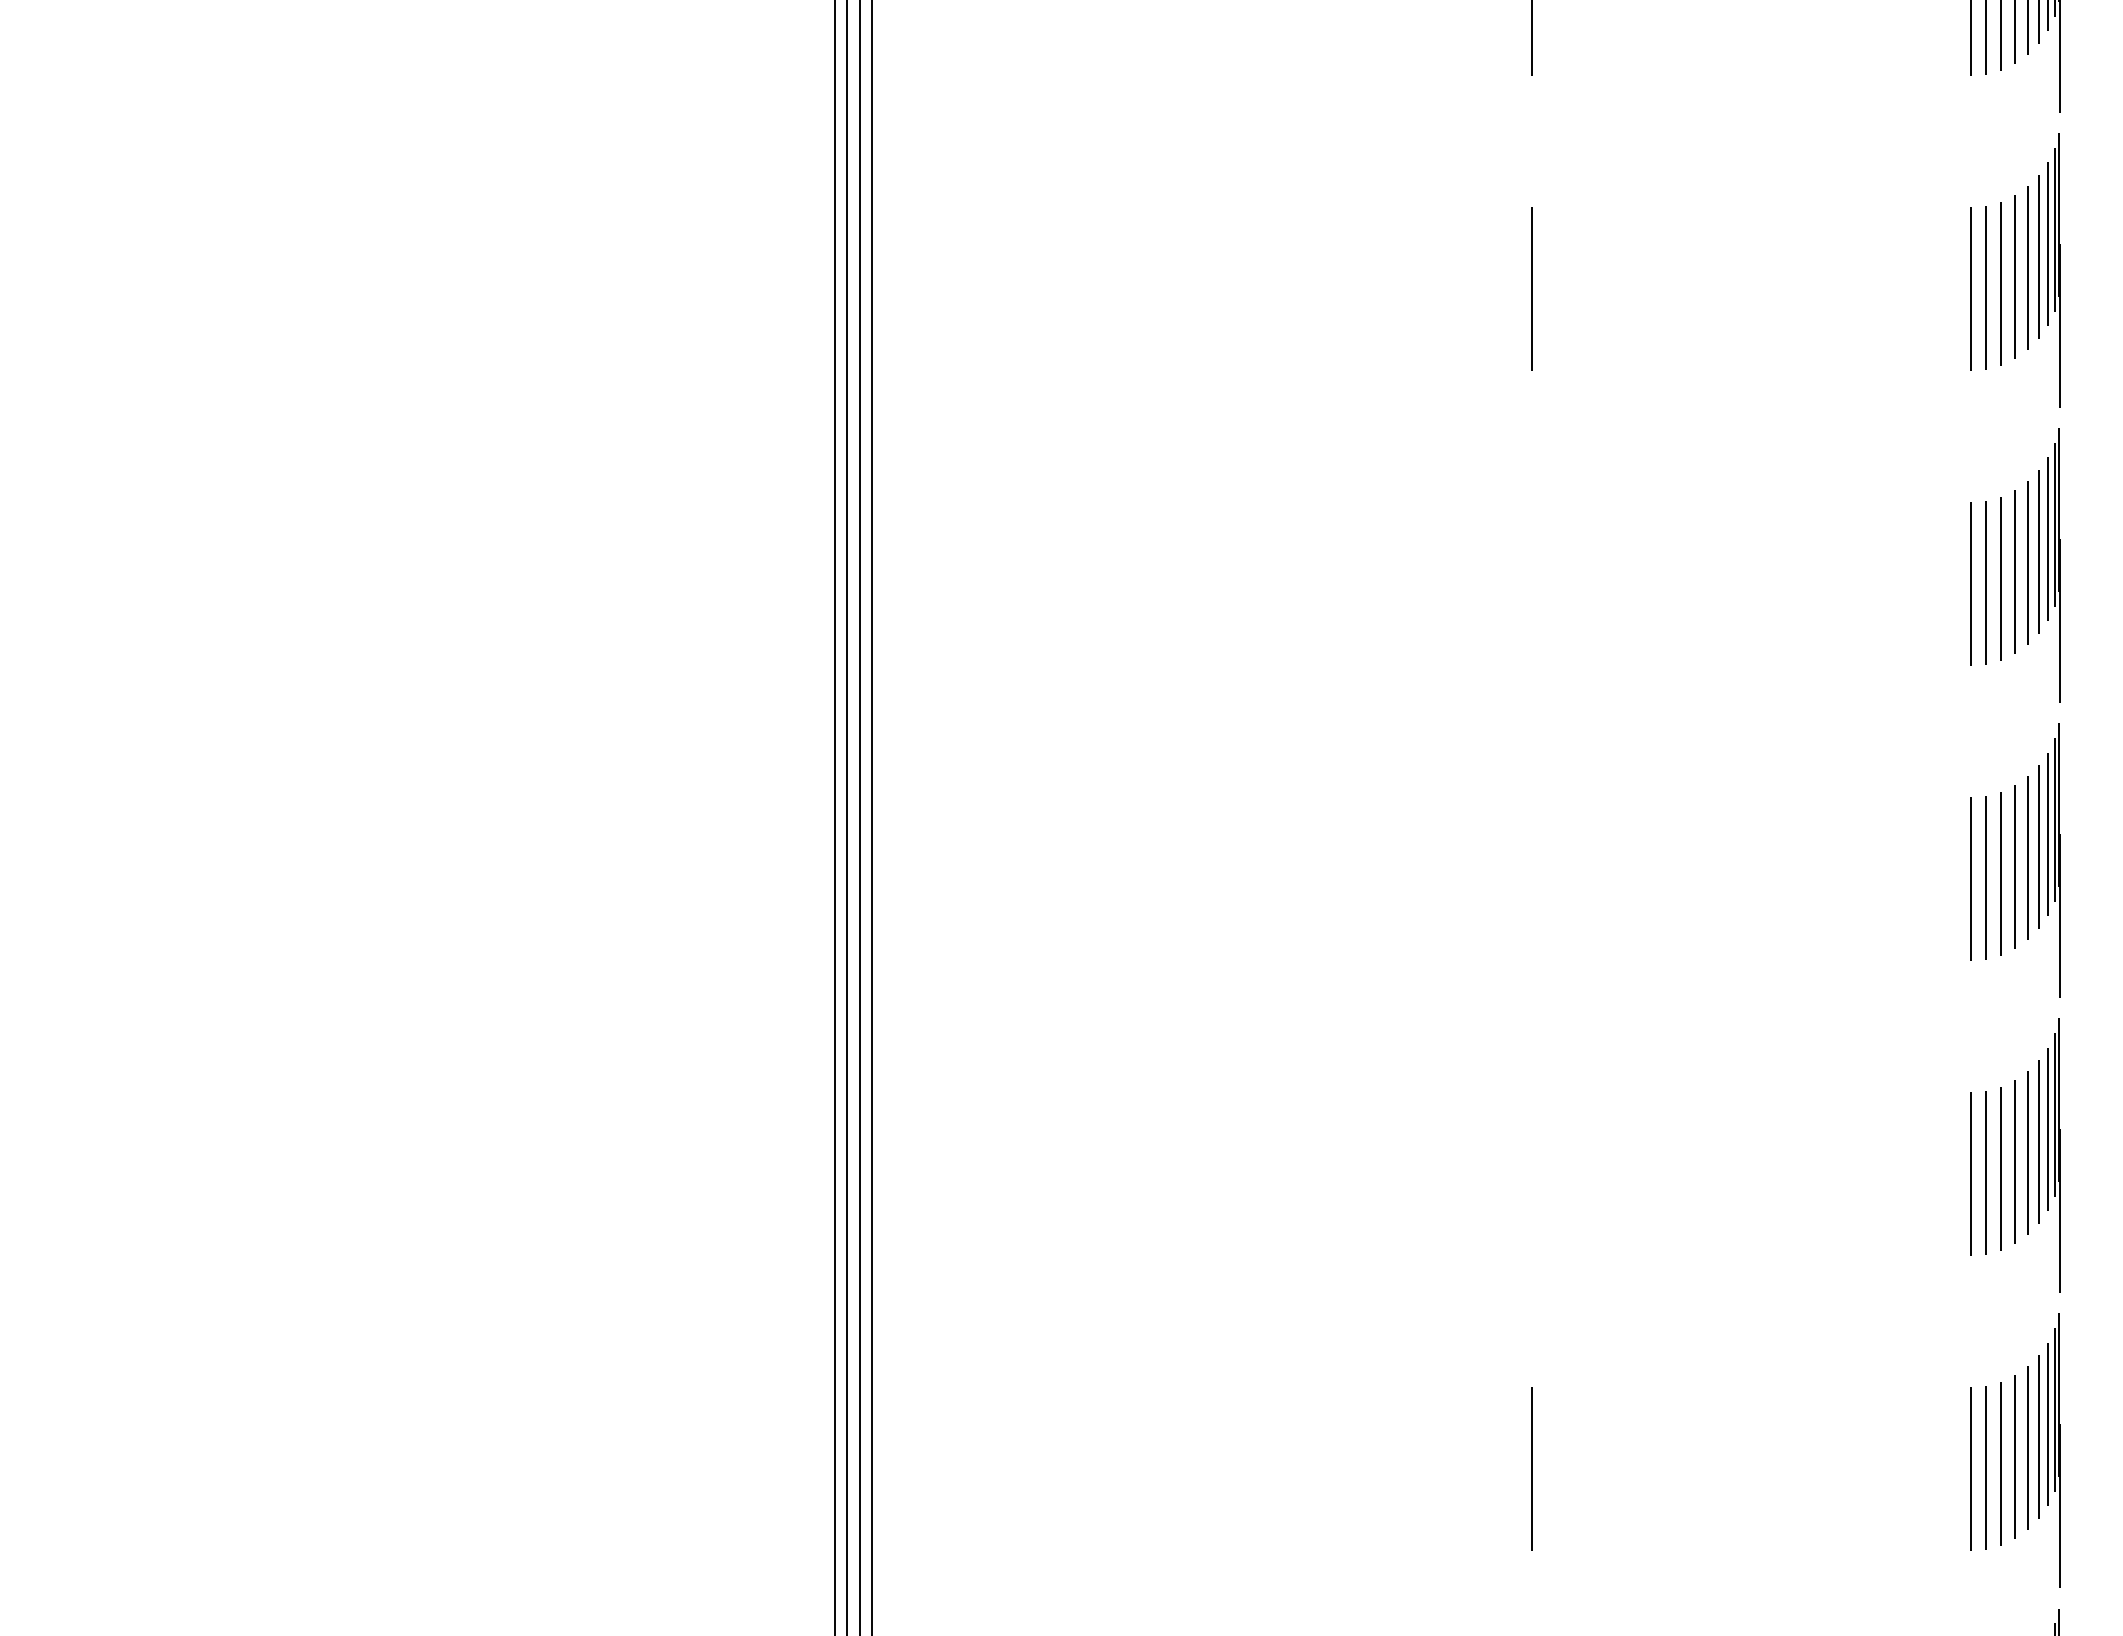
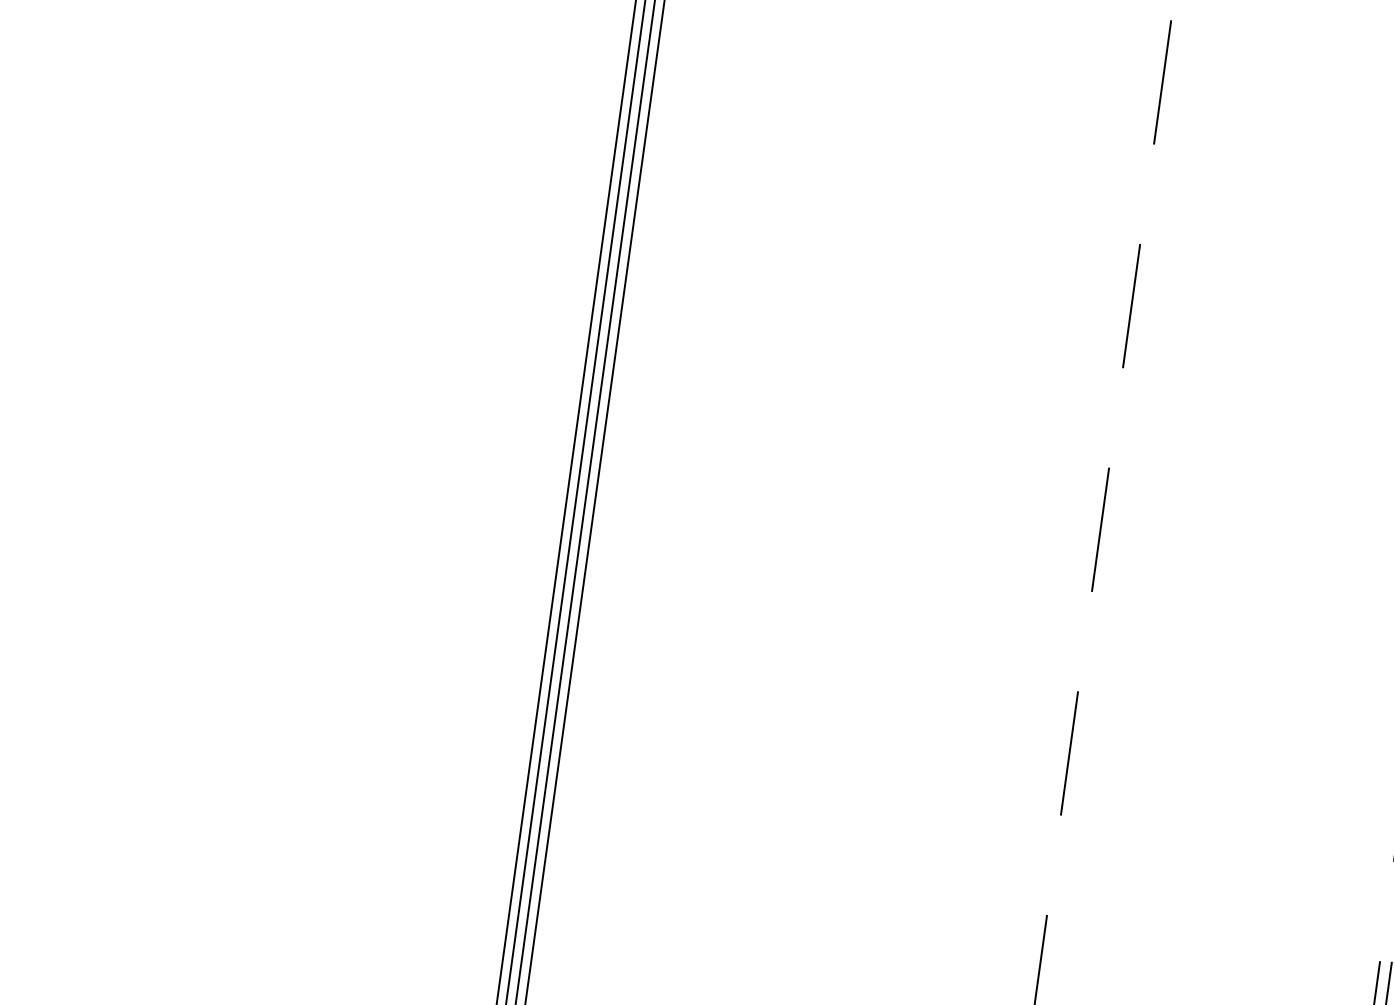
line: (1531, 584) -> (1131, 306), added
line: (1531, 879) -> (1100, 529), added
line: (1531, 1174) -> (1069, 753), added

